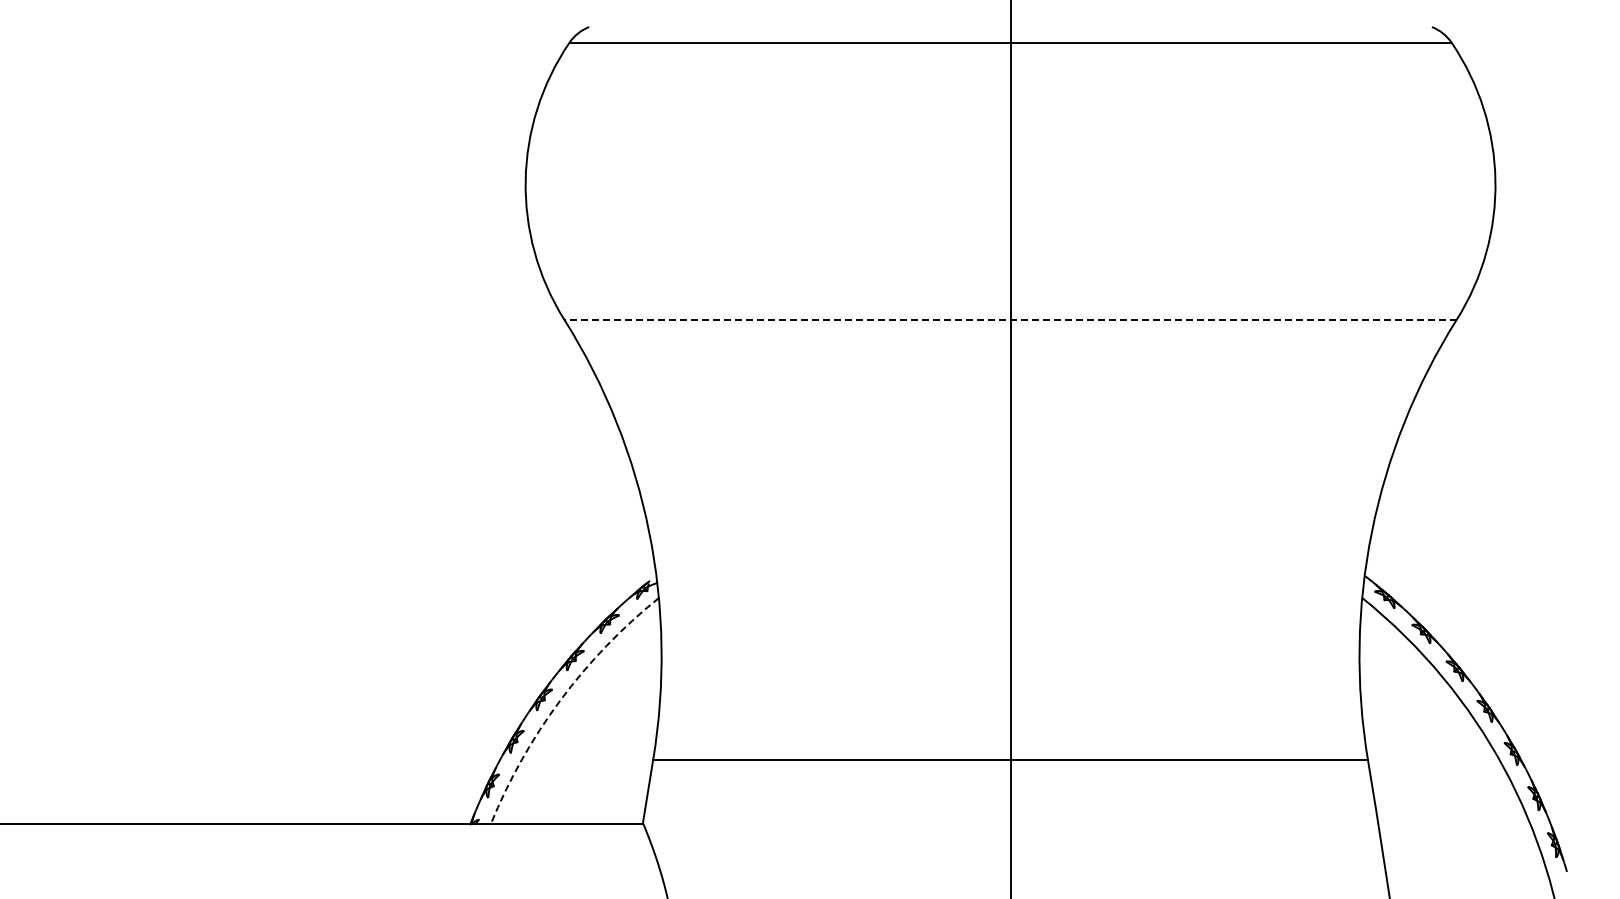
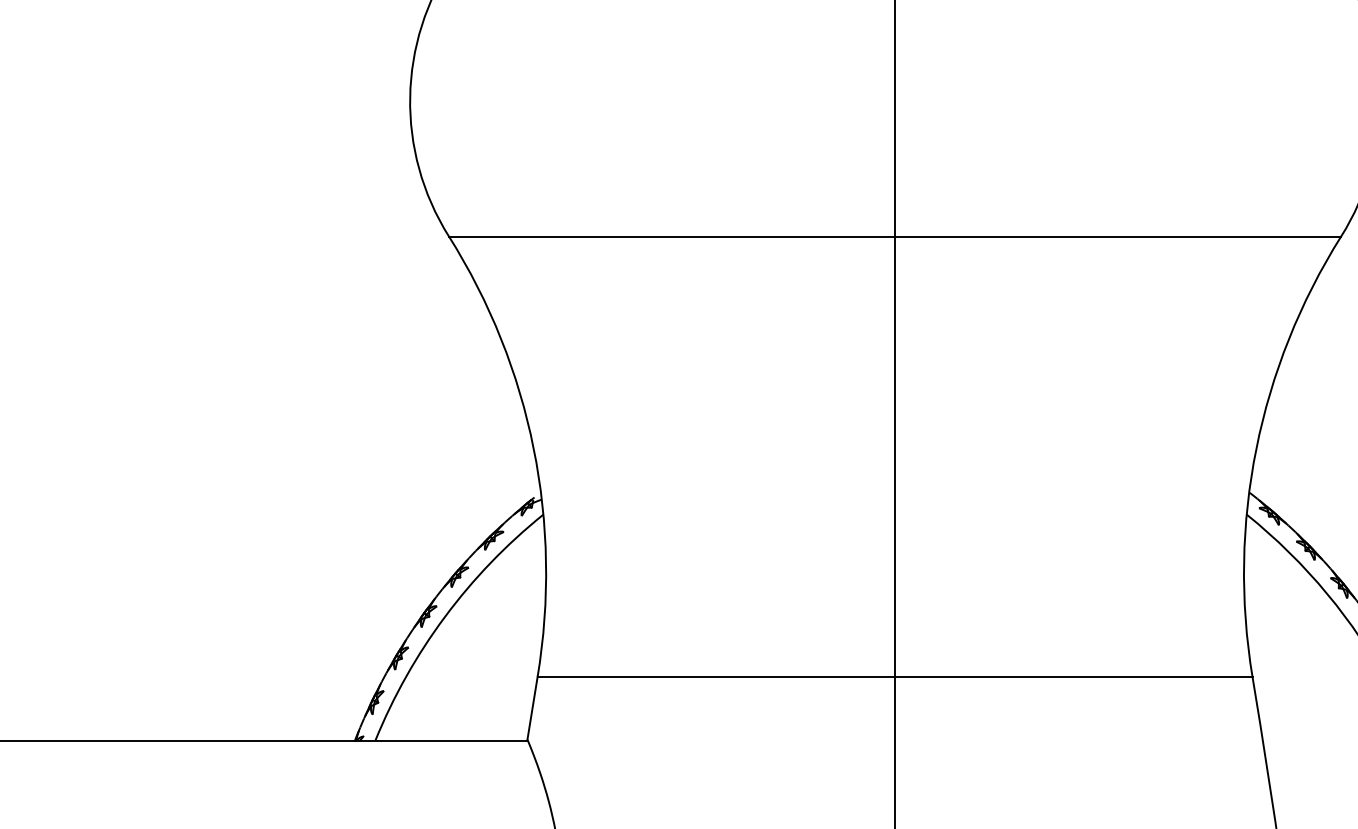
line: (1010, 319) -> (895, 236), dashed -> solid
arc: (560, 700) -> (445, 617), dashed -> solid

